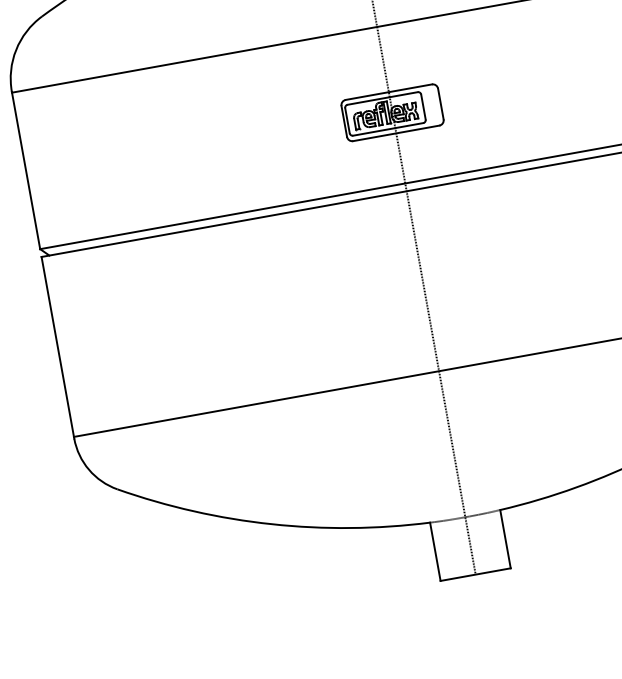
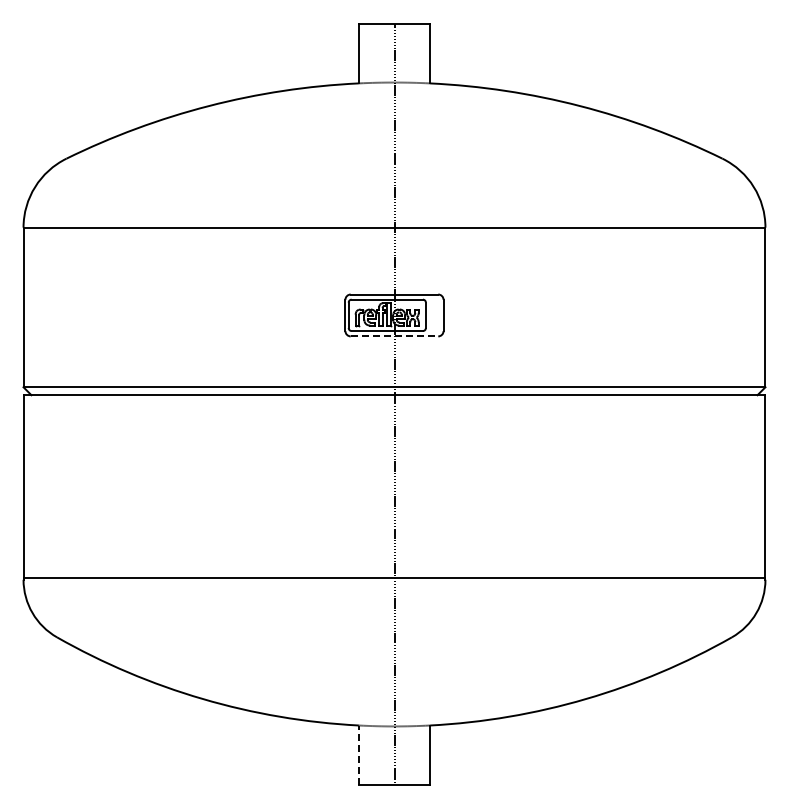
line: (396, 133) -> (394, 336), solid -> dashed
line: (435, 552) -> (358, 755), solid -> dashed

